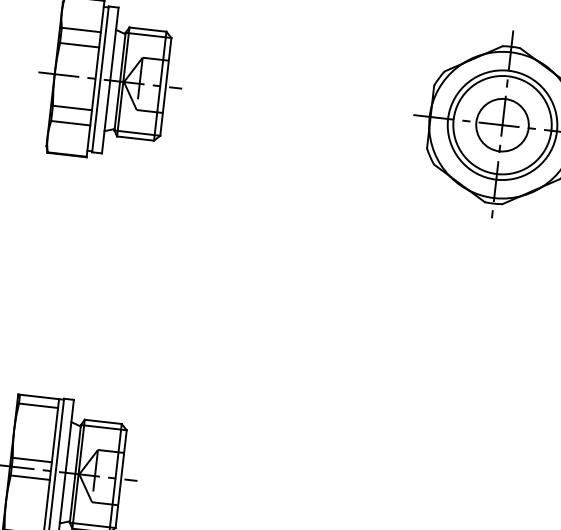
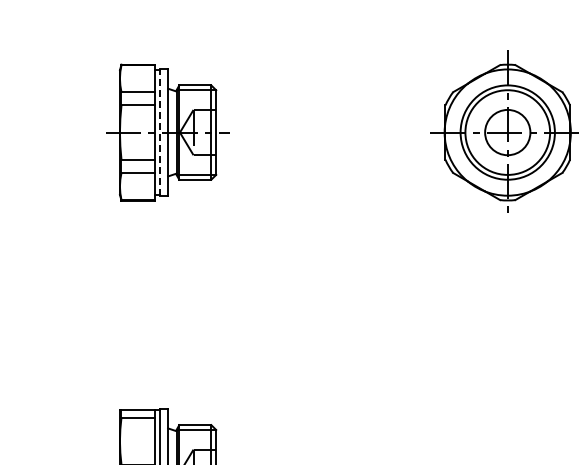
line: (100, 79) -> (159, 132), solid -> dashed

